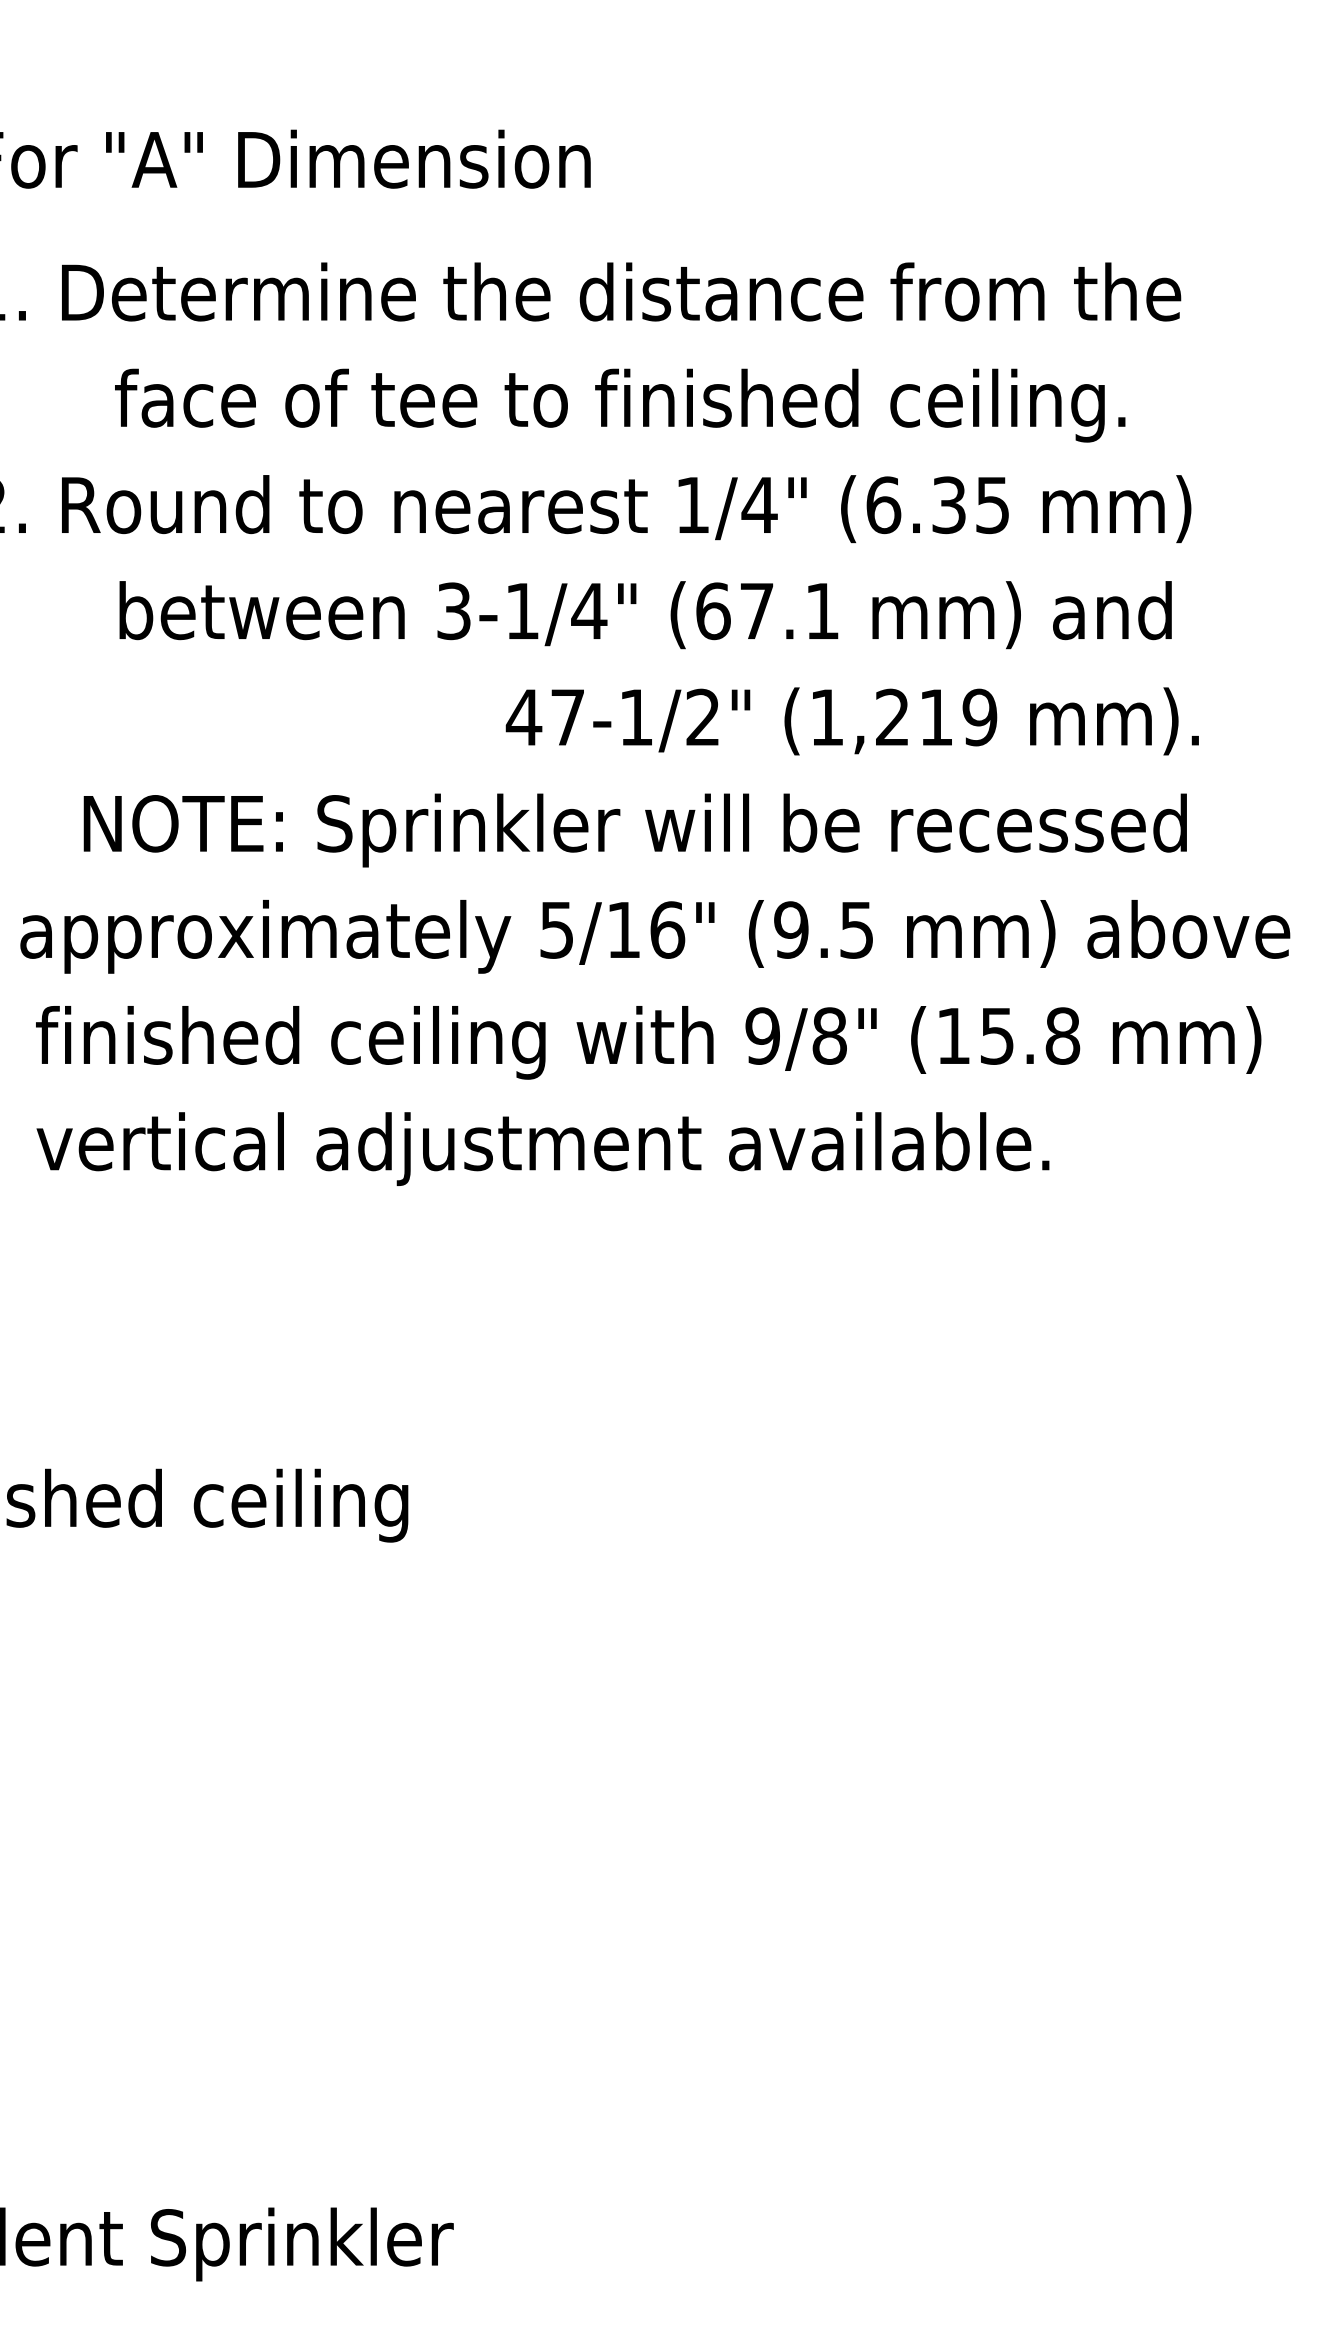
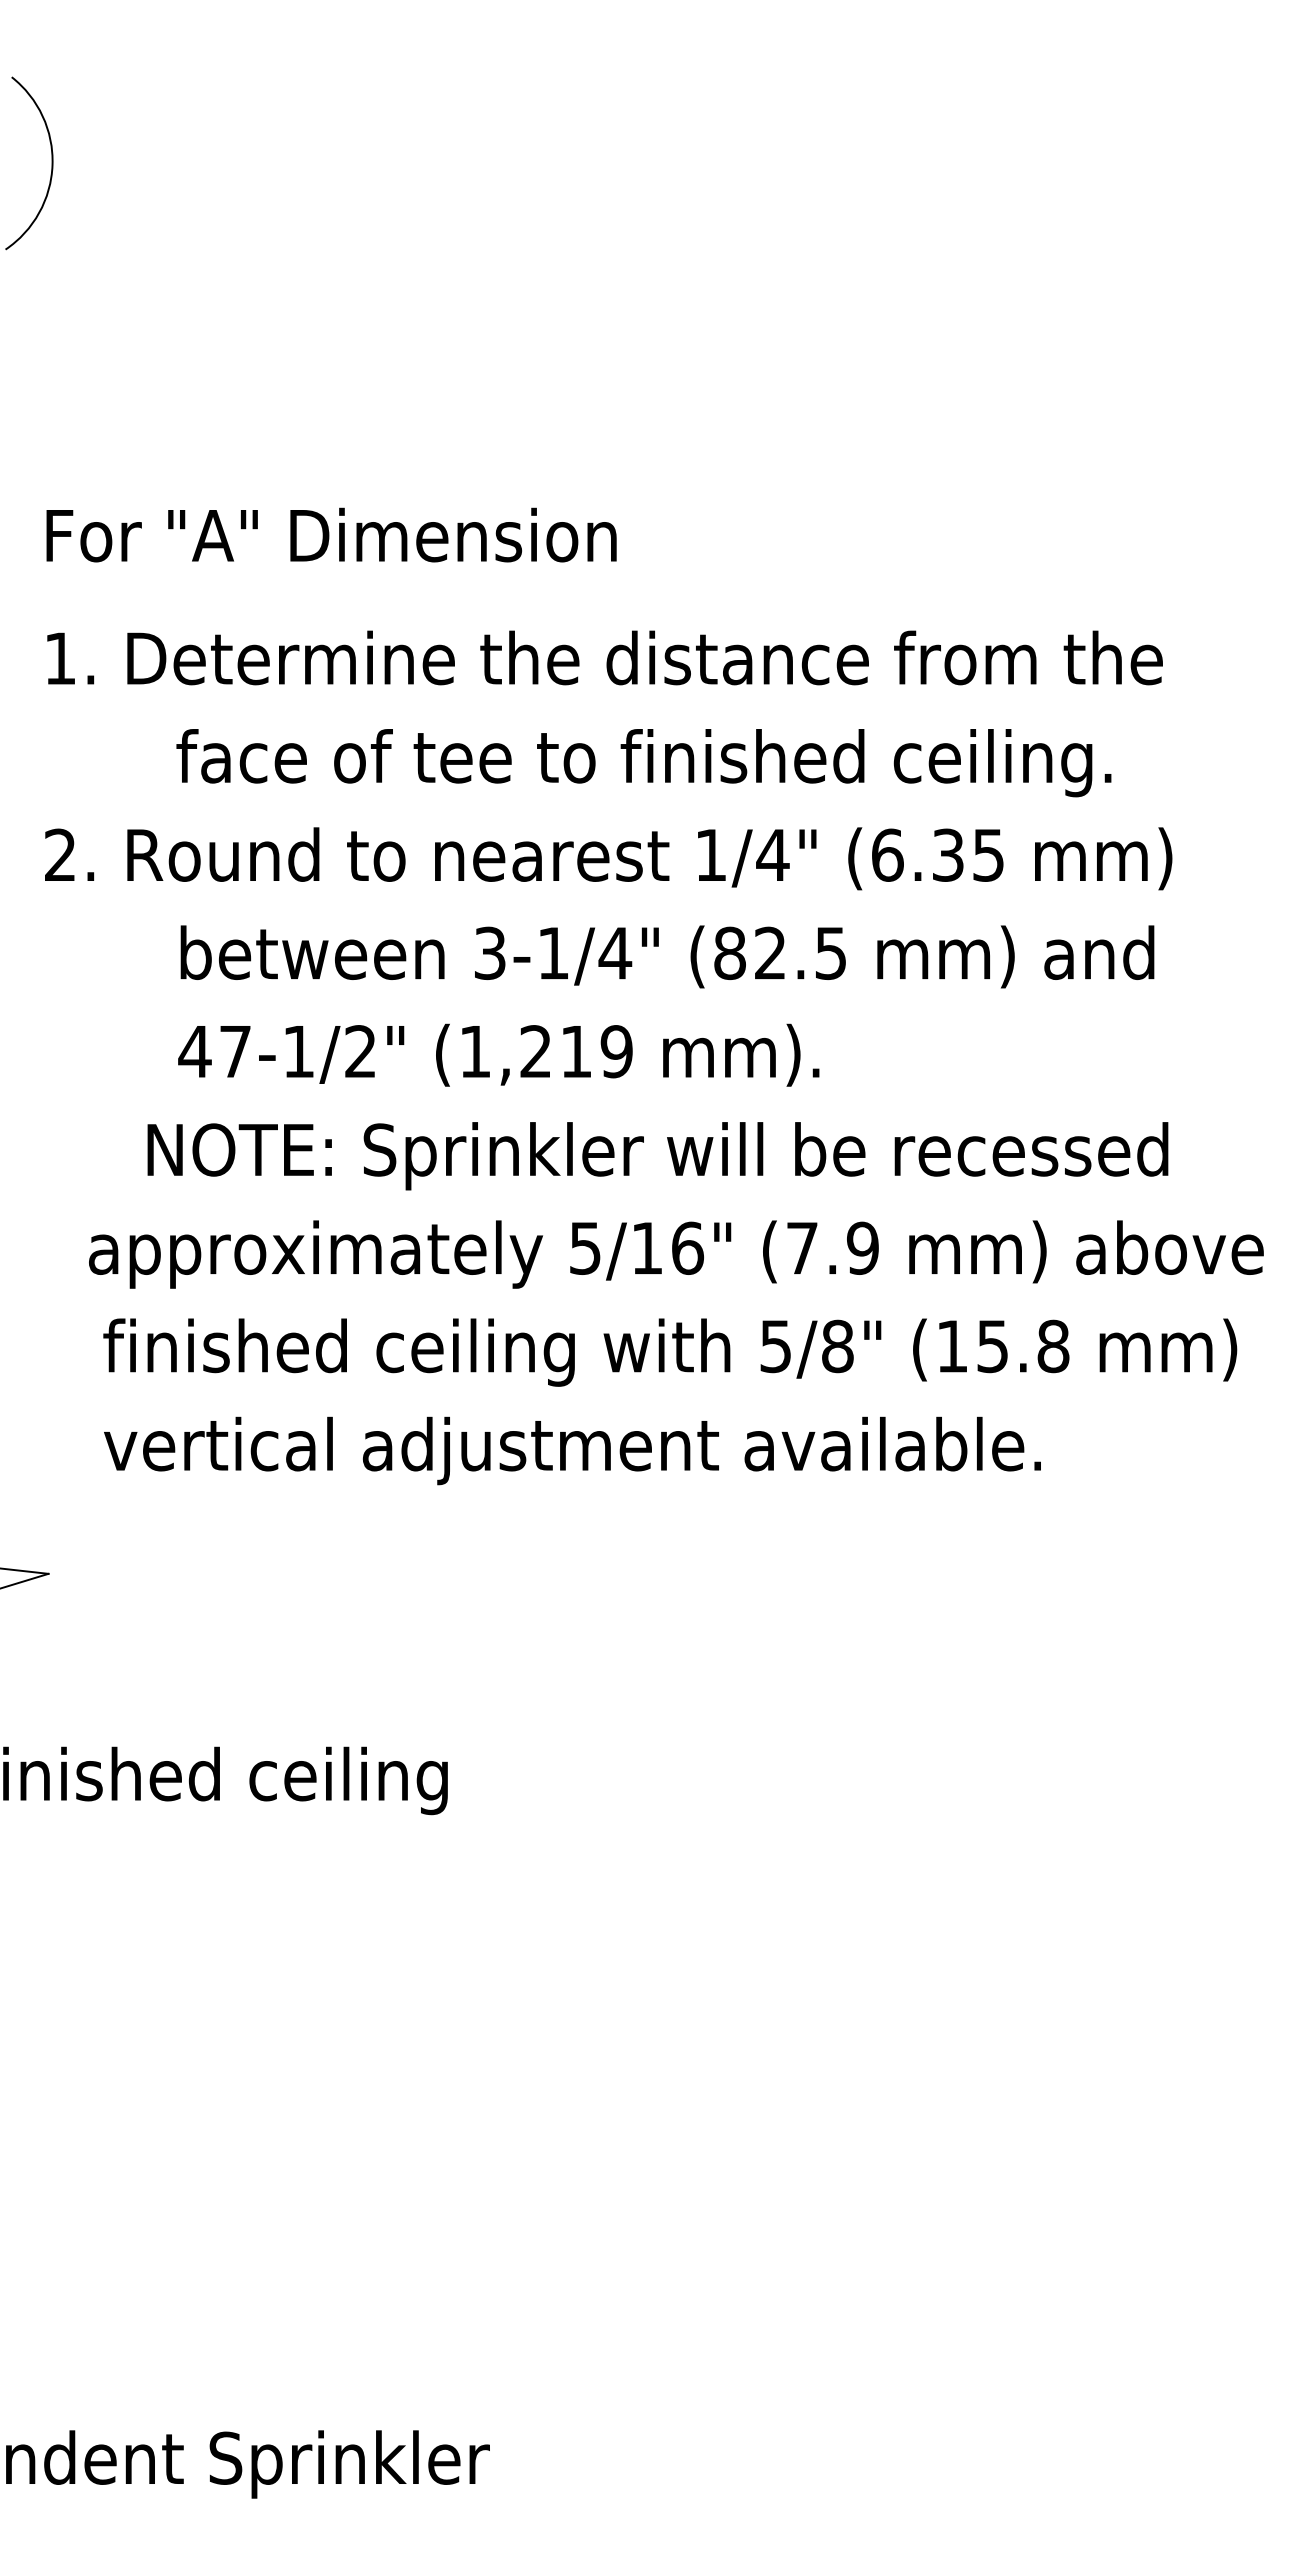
text: (766, 611) -> (779, 953), (67.1 -> (82.5
text: (852, 720) -> (498, 1054), moved
text: (824, 929) -> (832, 1247), (9.5 -> (7.9
text: (762, 1035) -> (775, 1345), 9/8" -> 5/8"

